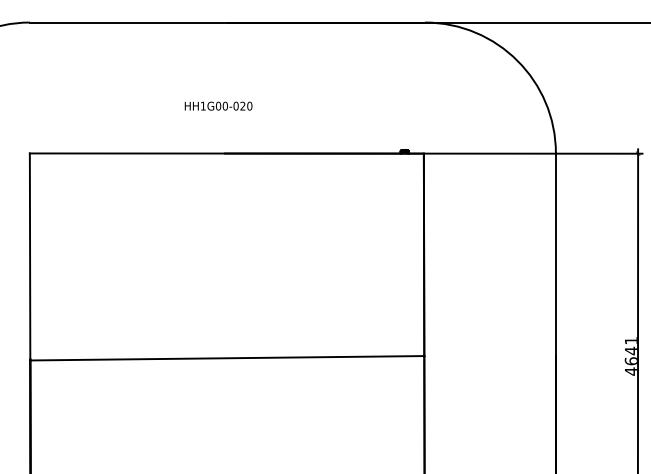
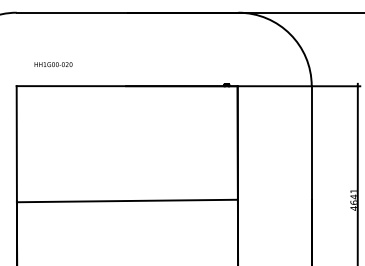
text: (218, 105) -> (53, 64), moved

